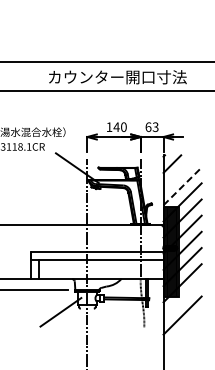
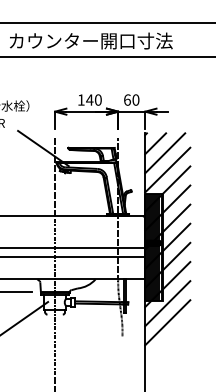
text: (155, 126) -> (135, 99), 63 -> 60
line: (180, 172) -> (165, 153), added
line: (182, 186) -> (167, 170), dashed -> solid
line: (182, 299) -> (167, 303), added

